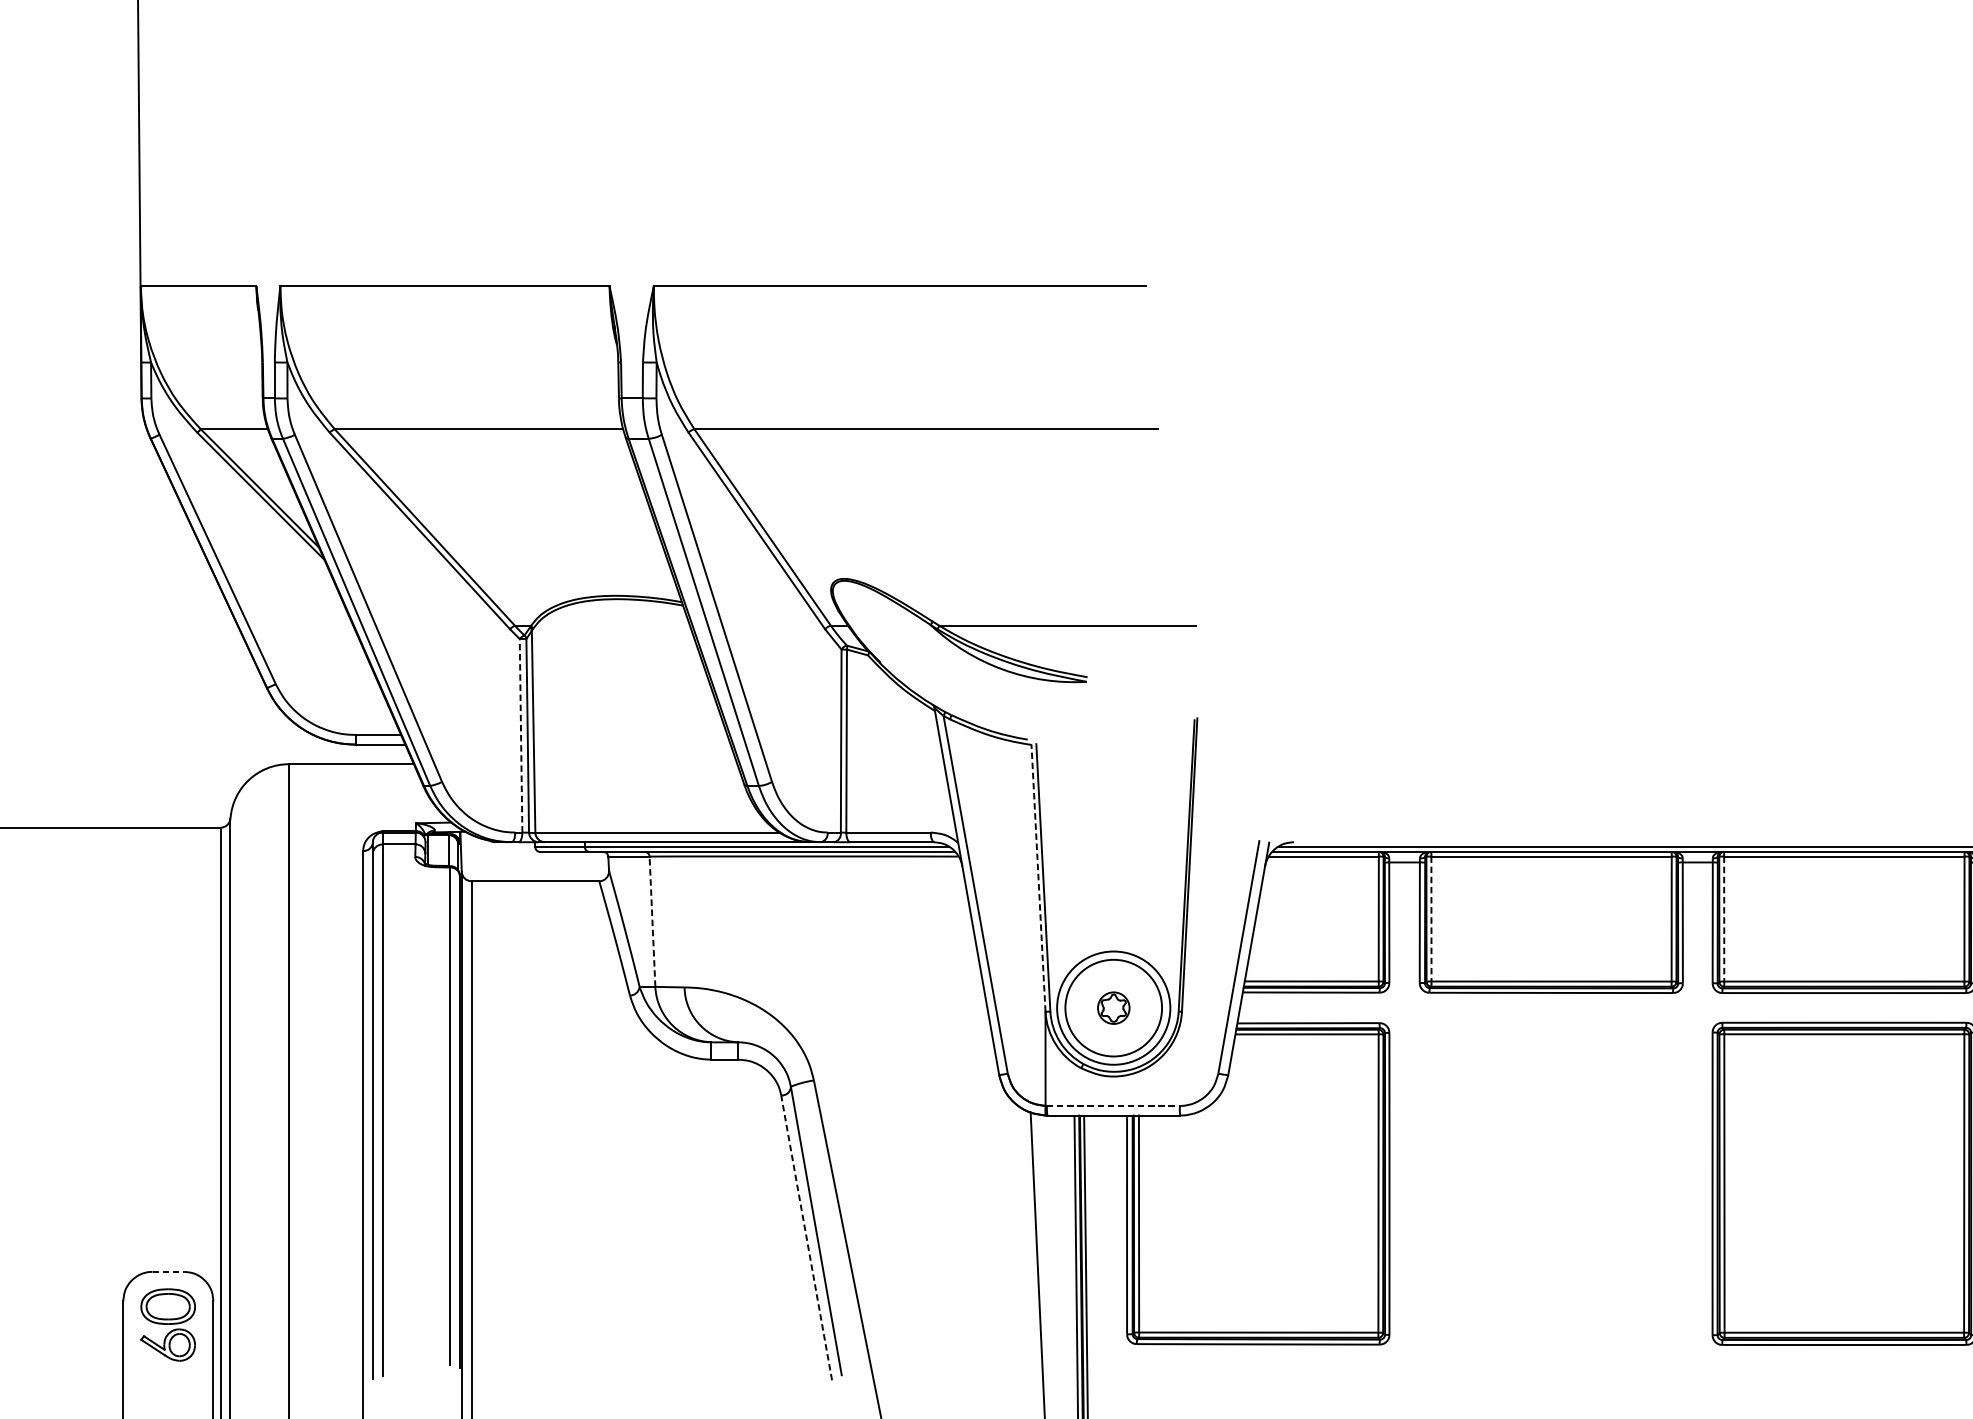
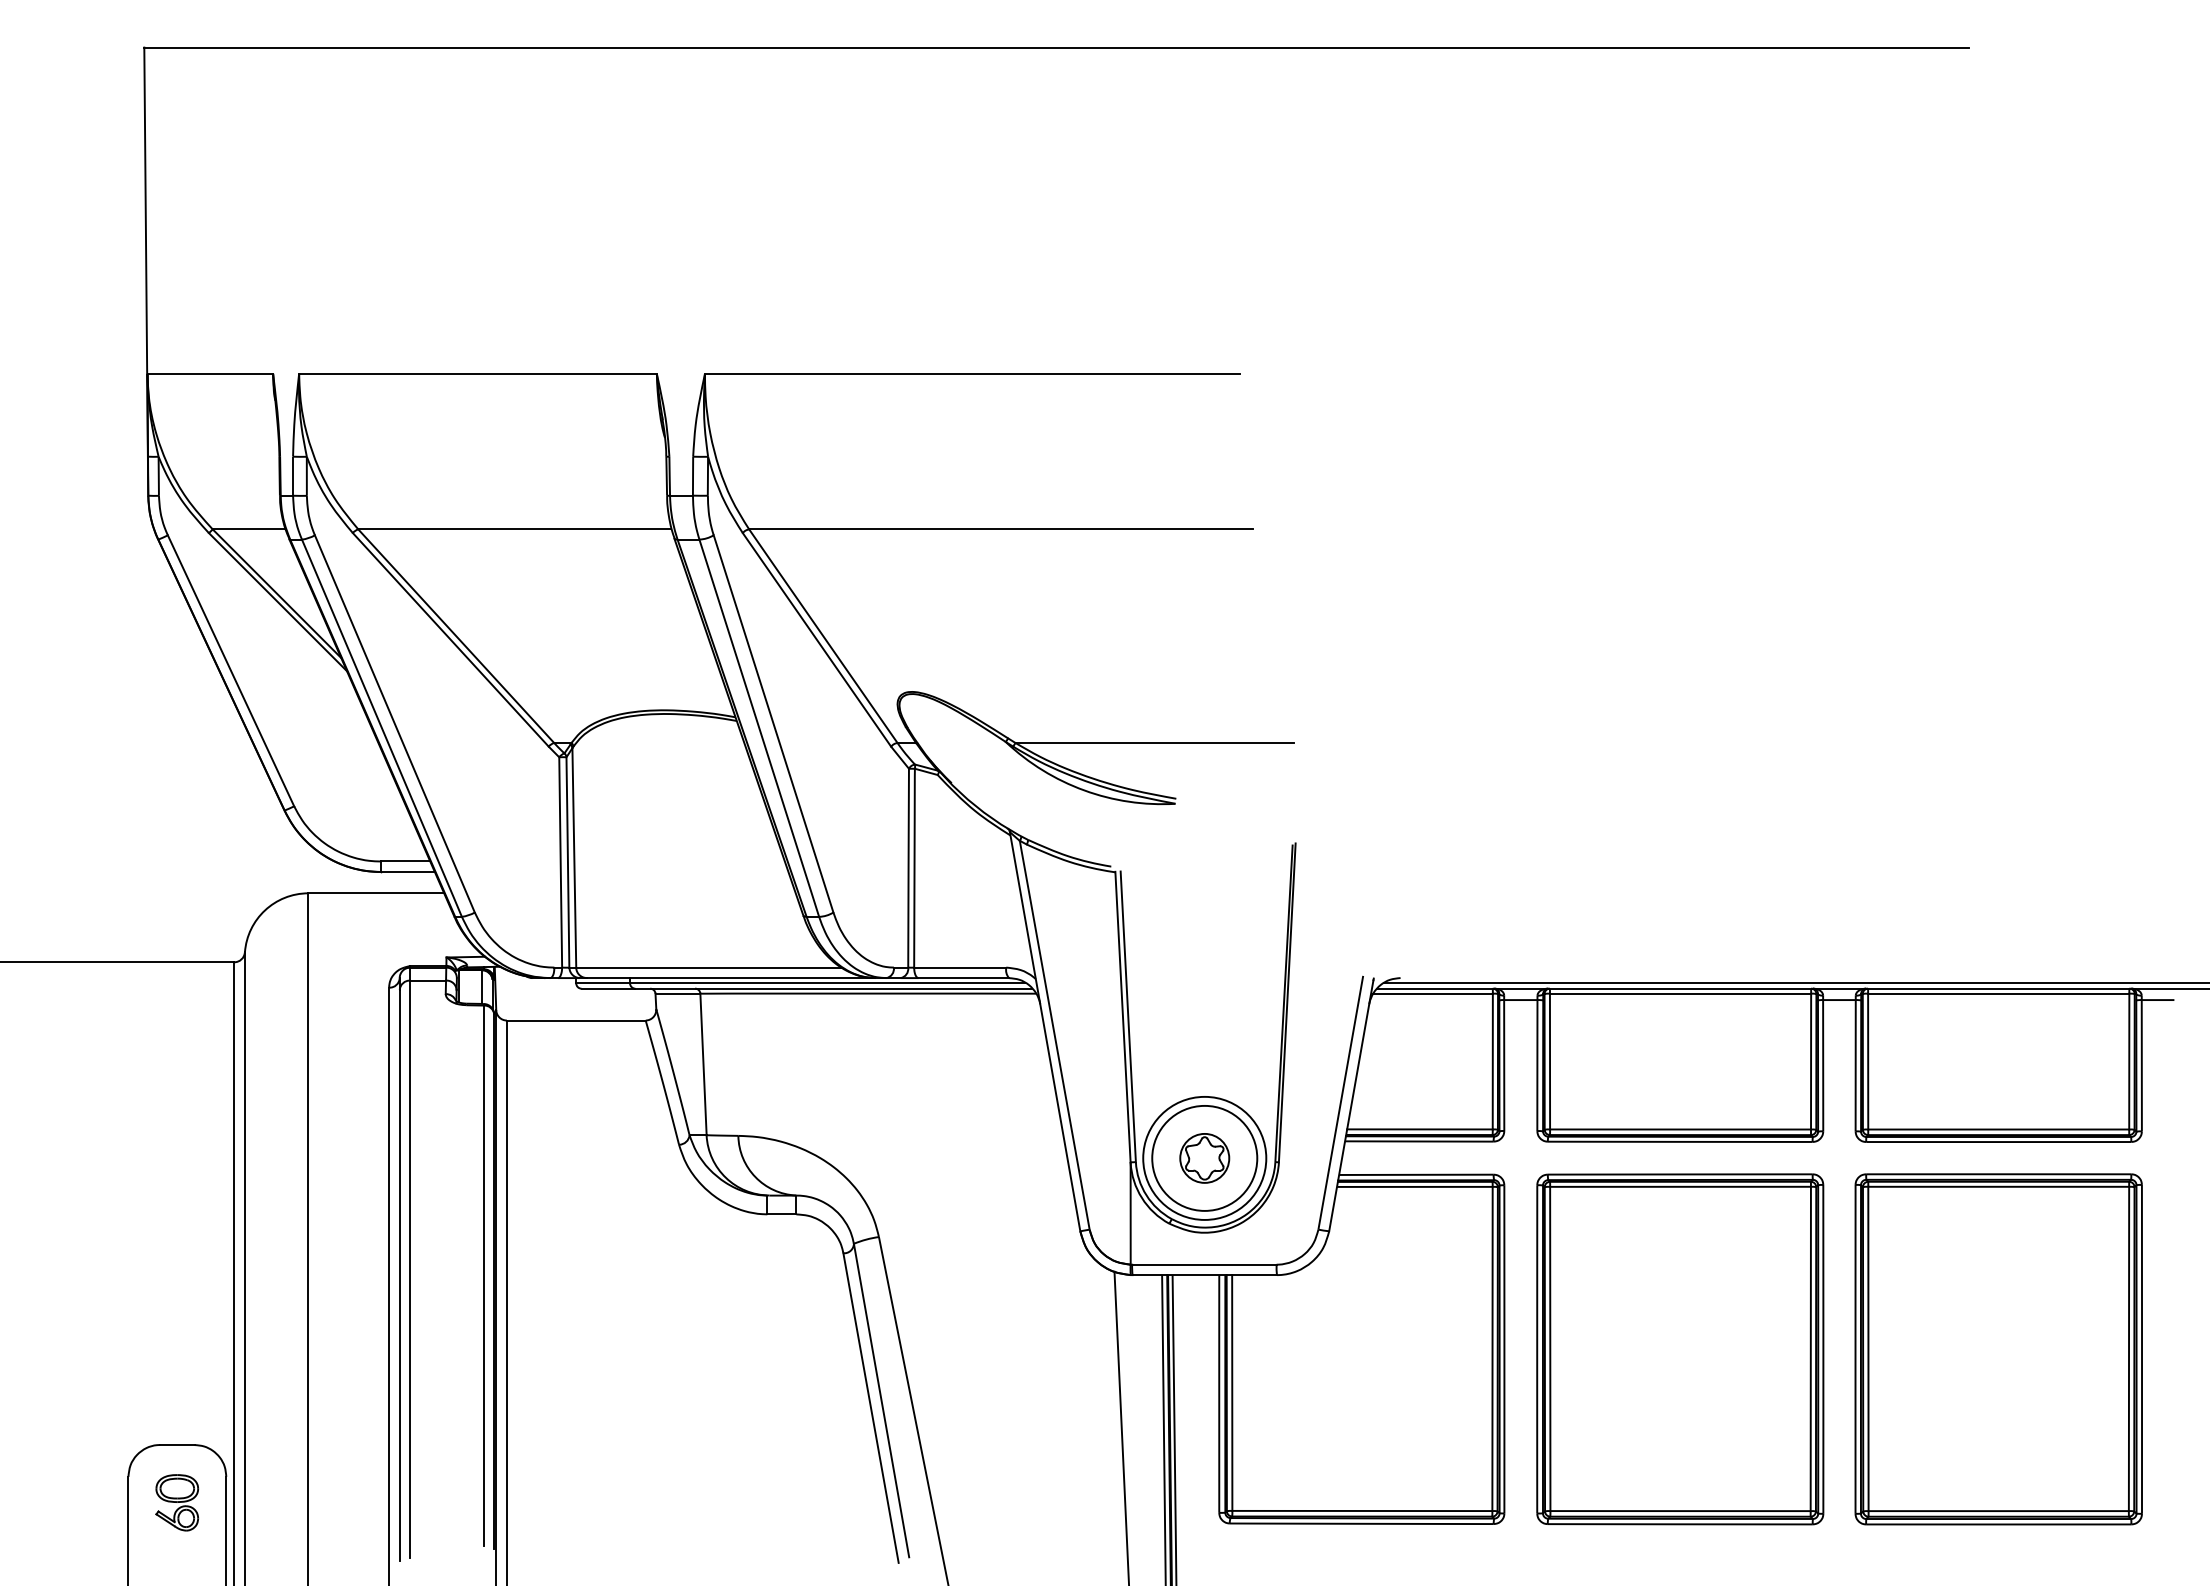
line: (520, 735) -> (560, 862), dashed -> solid
line: (1038, 877) -> (1122, 1016), dashed -> solid
line: (1431, 918) -> (1550, 1061), dashed -> solid
line: (1724, 918) -> (1868, 1061), dashed -> solid
line: (652, 921) -> (703, 1064), dashed -> solid
part: (1113, 1008) -> (1204, 1158), size x1.43
line: (1113, 1105) -> (1204, 1264), dashed -> solid
part: (1551, 1183) -> (1680, 1349), added
line: (806, 1237) -> (870, 1407), dashed -> solid
line: (168, 1272) -> (177, 1445), dashed -> solid
part: (168, 1324) -> (177, 1502), size x0.71

